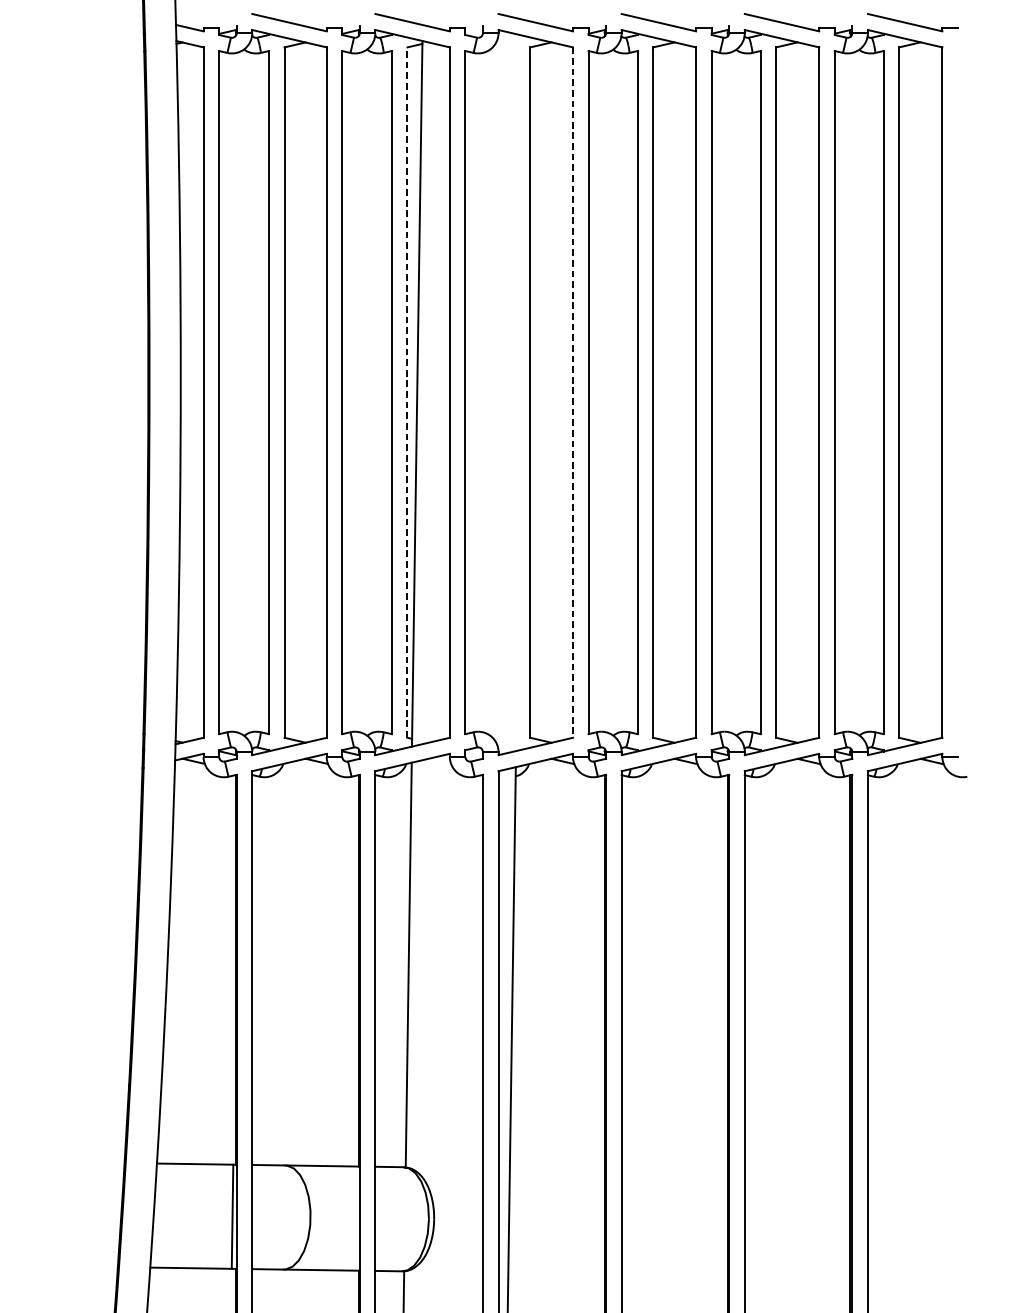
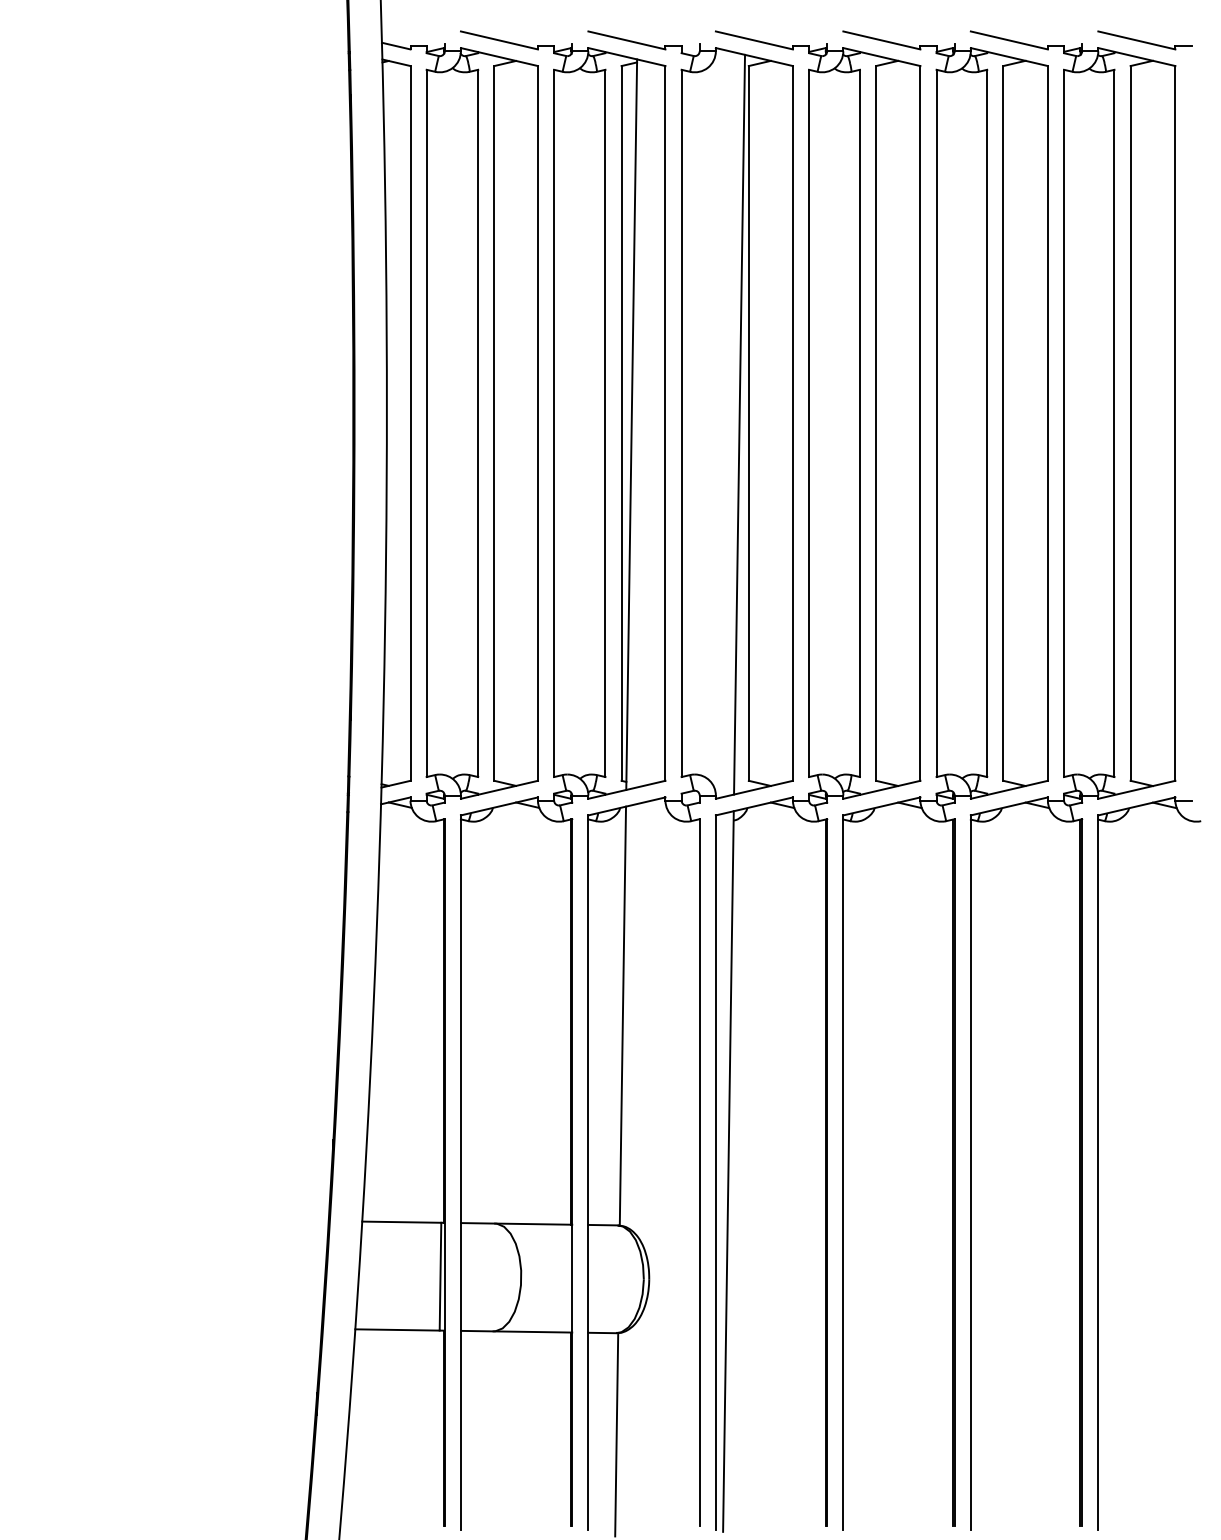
line: (407, 391) -> (621, 422), dashed -> solid
line: (572, 392) -> (792, 423), dashed -> solid
line: (521, 393) -> (739, 424), added

